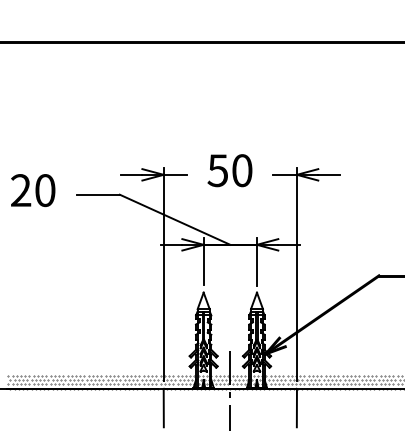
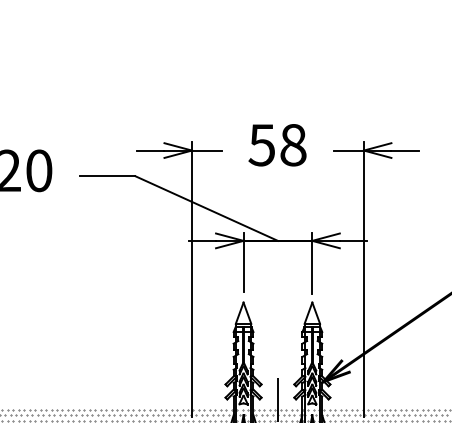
text: (242, 170) -> (293, 144), 50 -> 58

